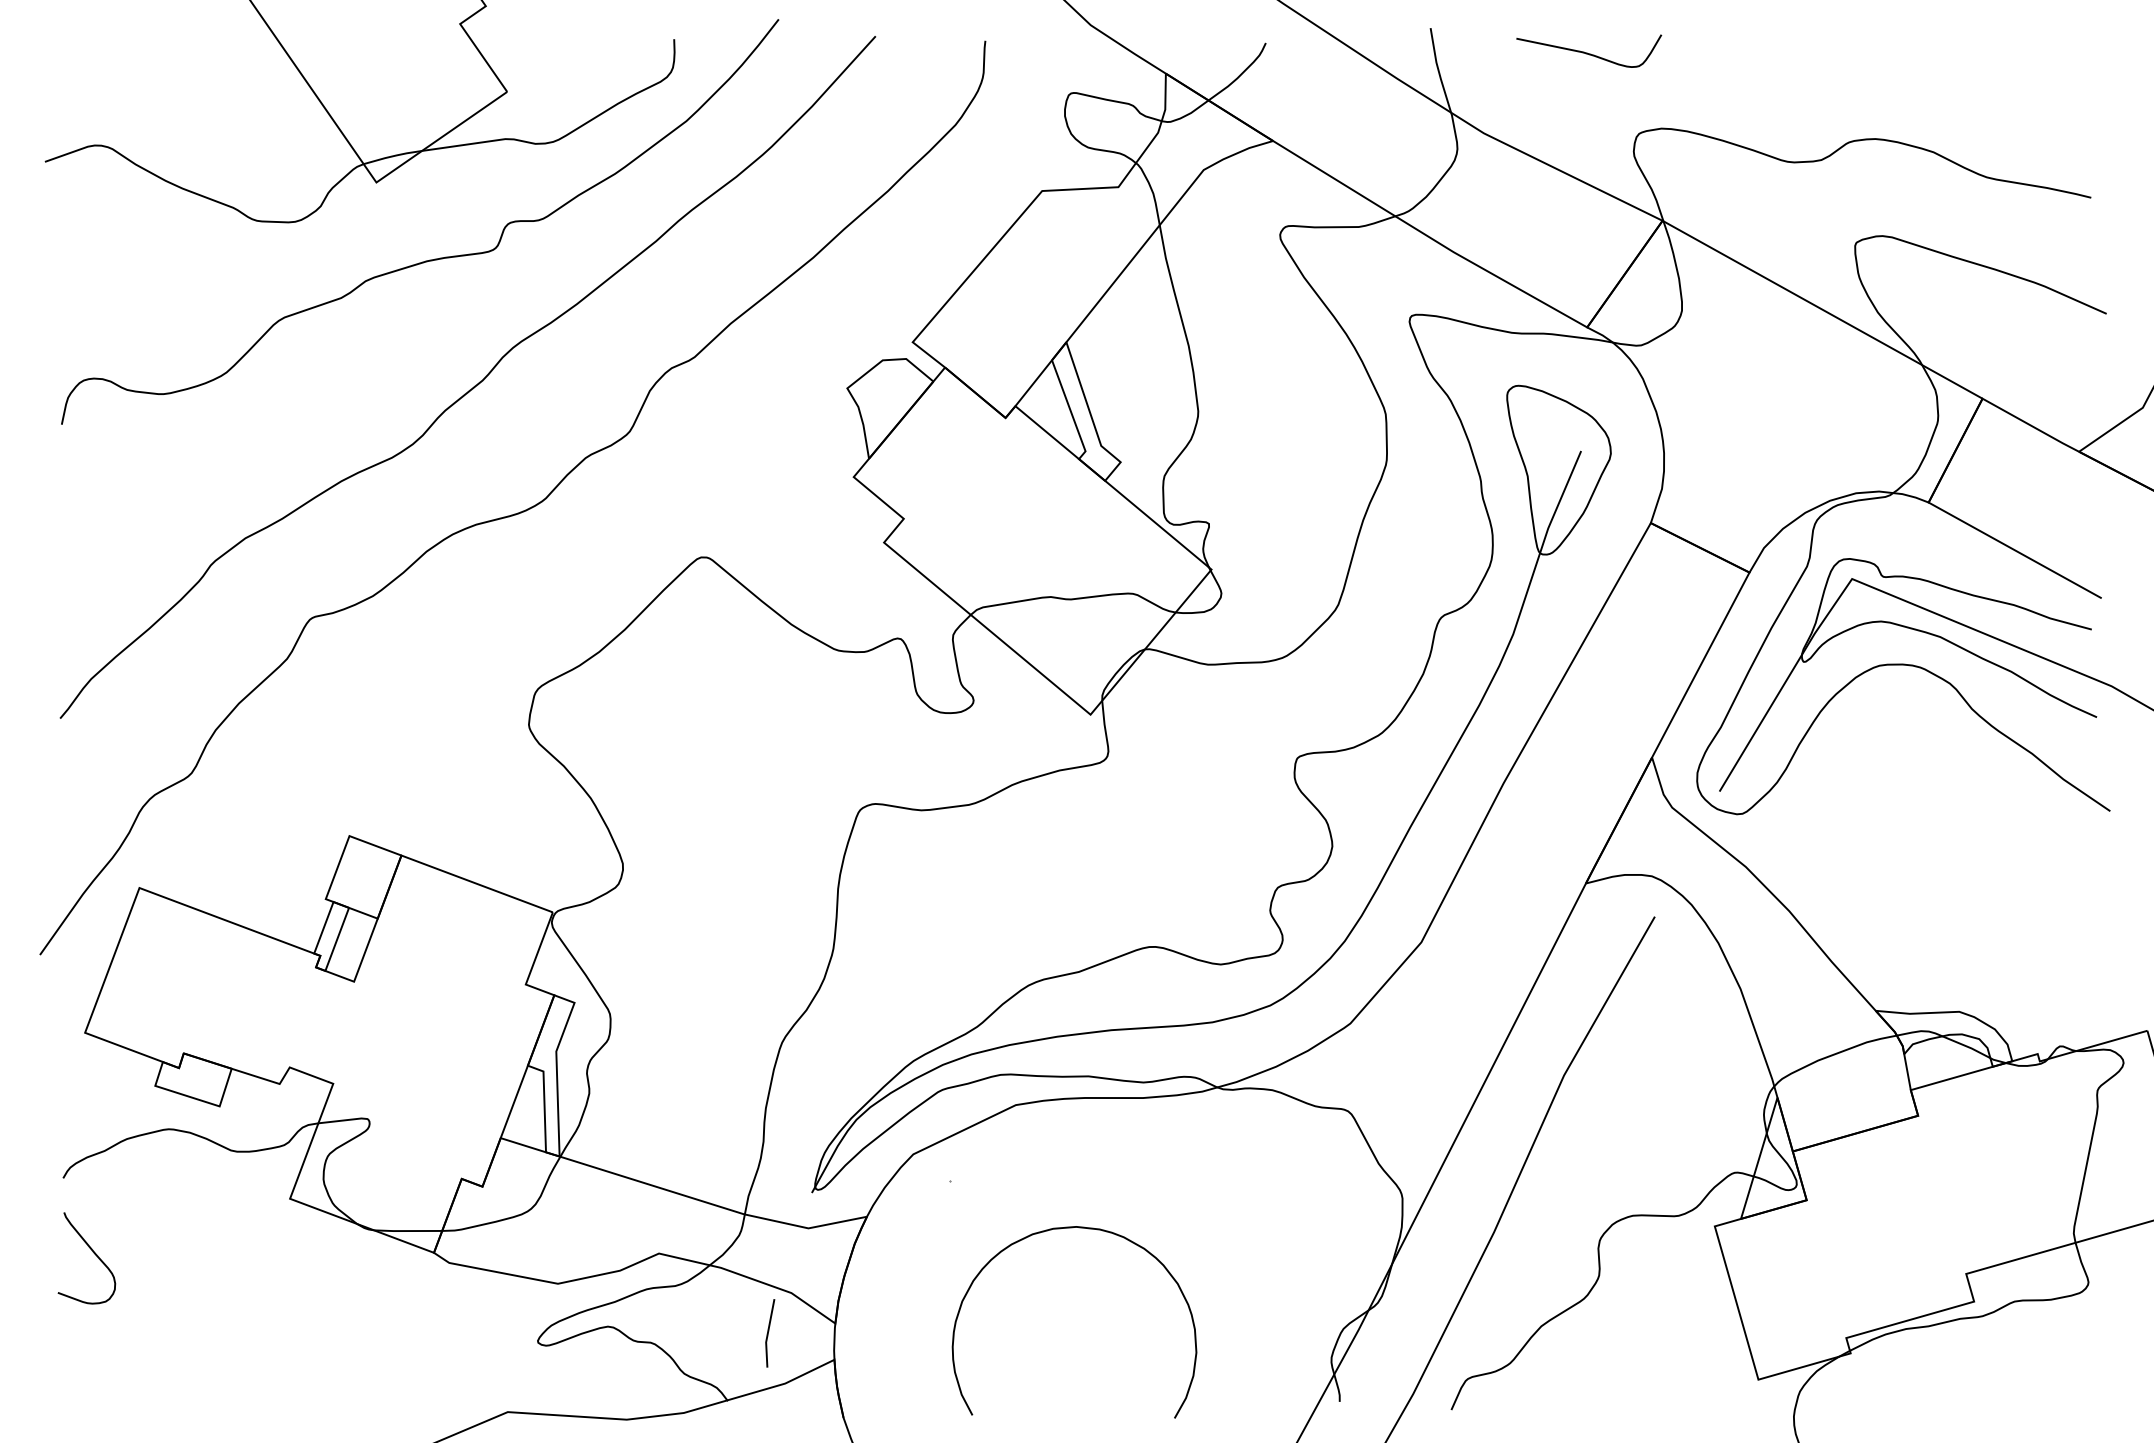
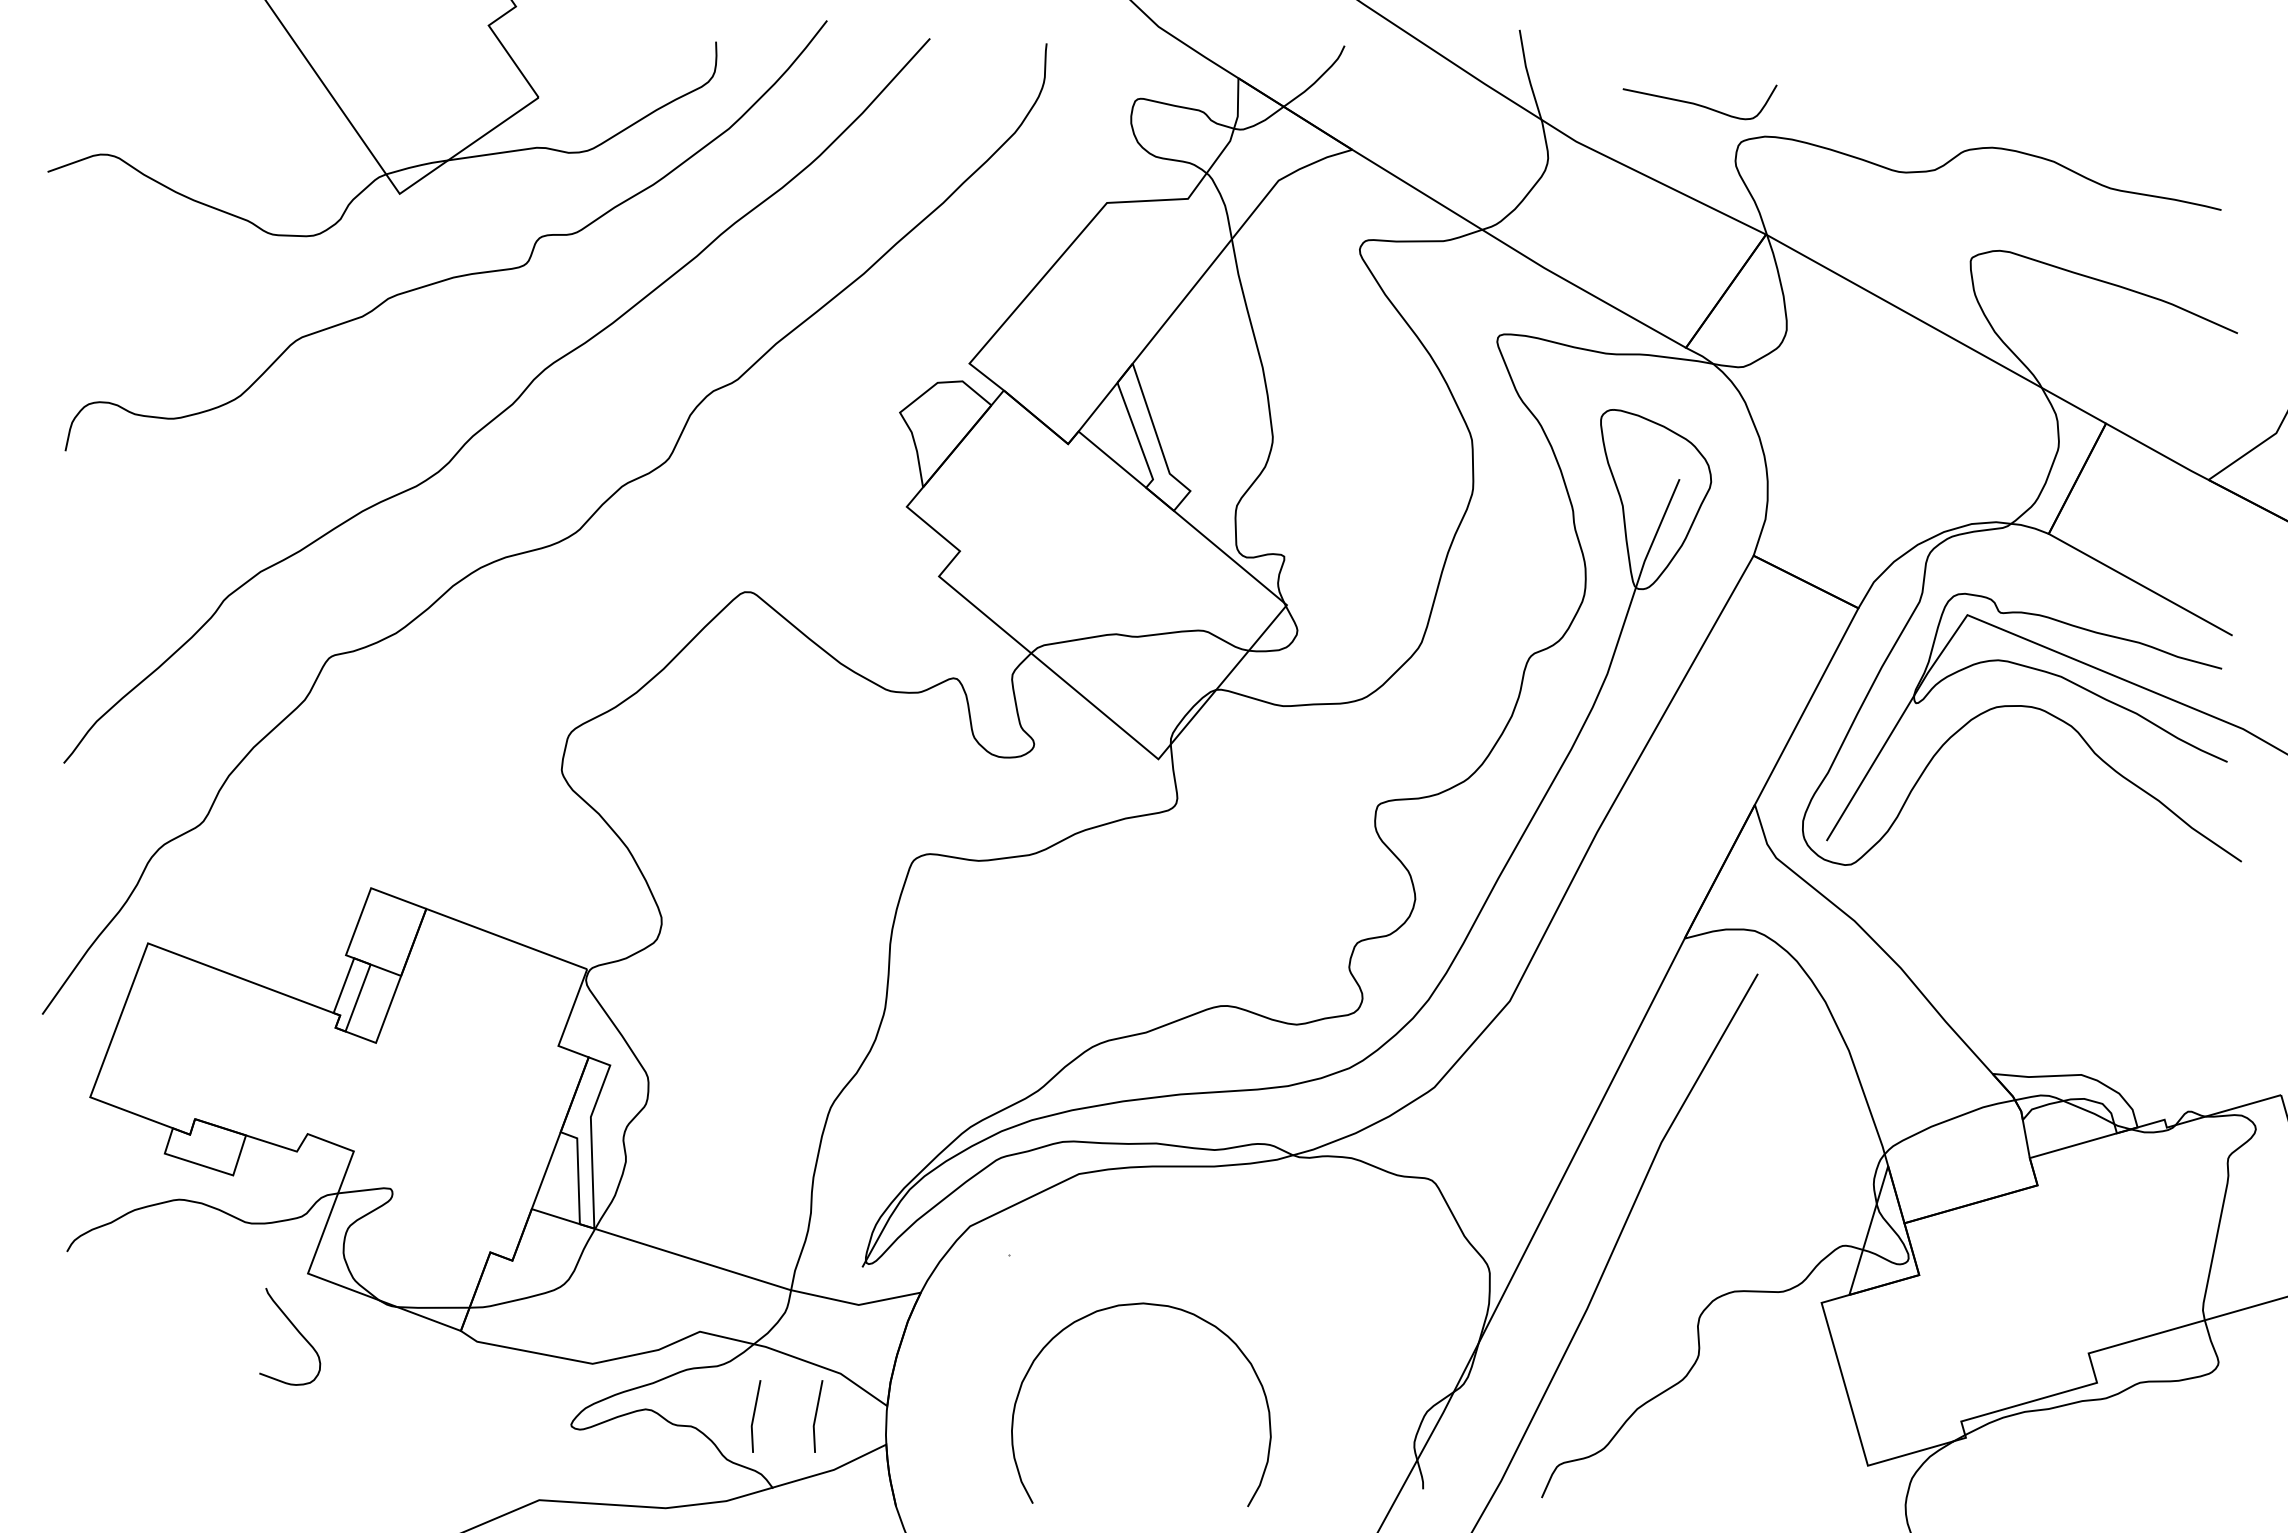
curve: (1588, 53) -> (1699, 104), moved
curve: (92, 1252) -> (296, 1330), moved
line: (710, 1333) -> (754, 1416), added

